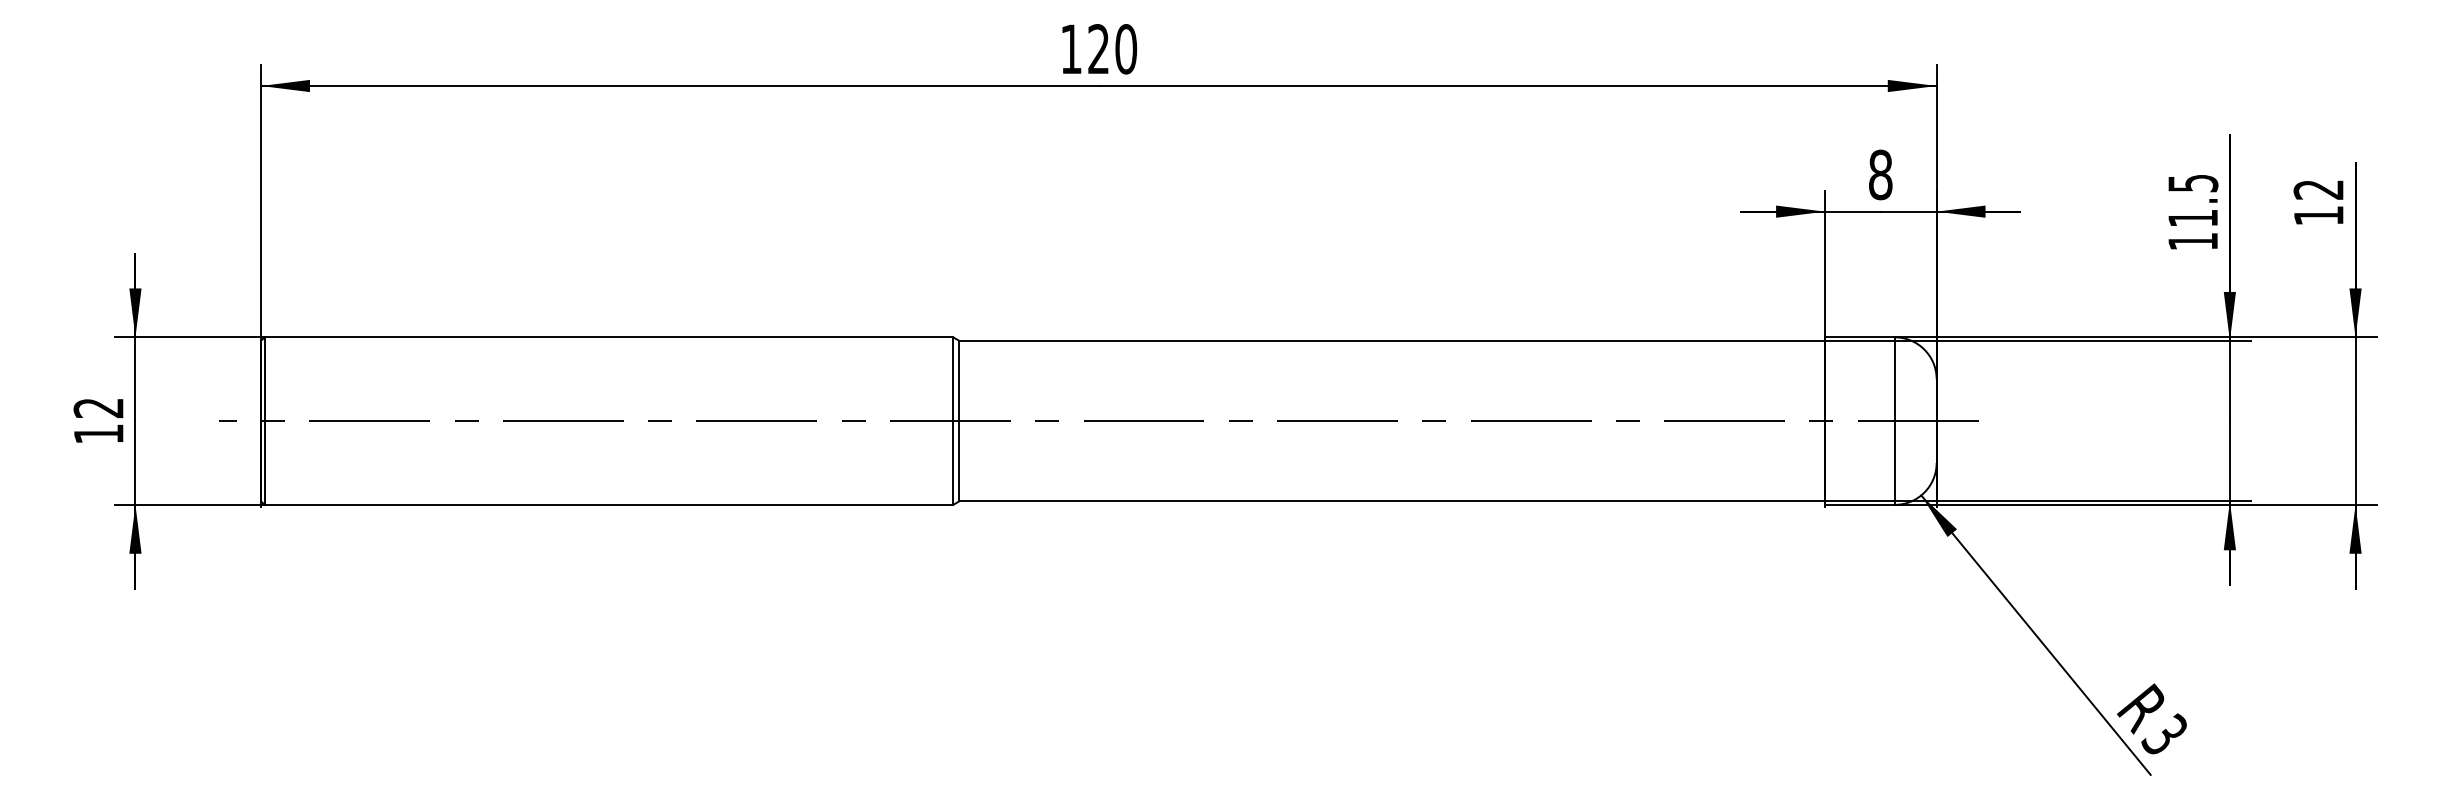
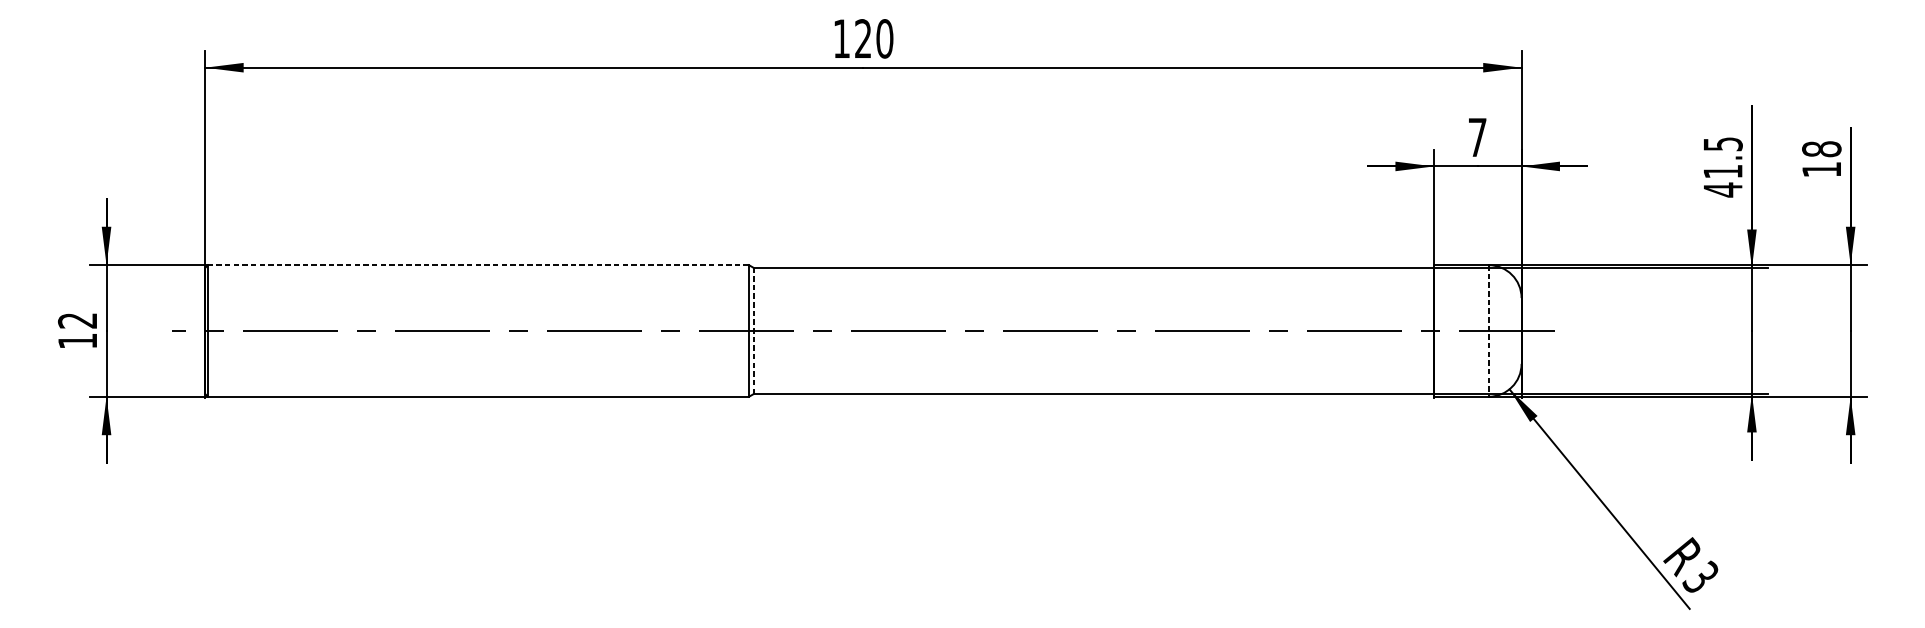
text: (1880, 174) -> (1477, 137), 8 -> 7
text: (2318, 189) -> (1821, 149), 12 -> 18
text: (2192, 241) -> (1722, 189), 11.5 -> 41.5
line: (608, 337) -> (478, 265), solid -> dashed
line: (959, 420) -> (753, 330), solid -> dashed
line: (1894, 421) -> (1488, 331), solid -> dashed

